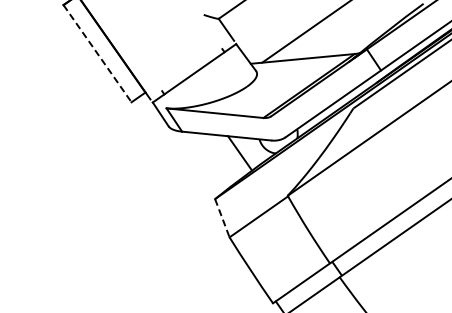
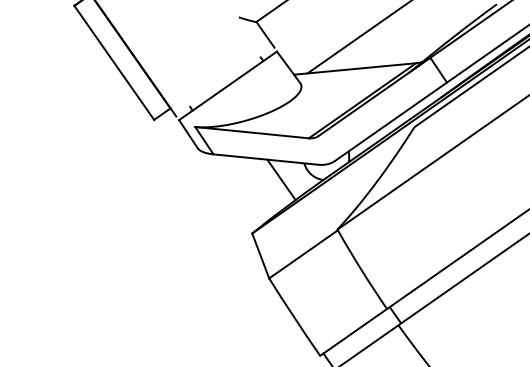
line: (97, 54) -> (114, 63), dashed -> solid
line: (222, 218) -> (260, 256), dashed -> solid

